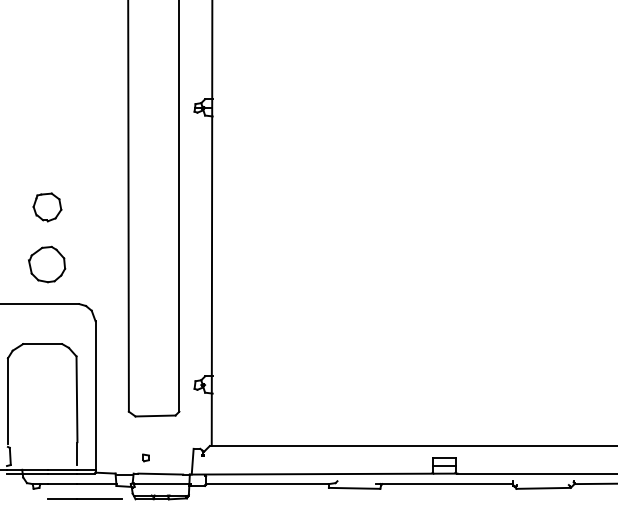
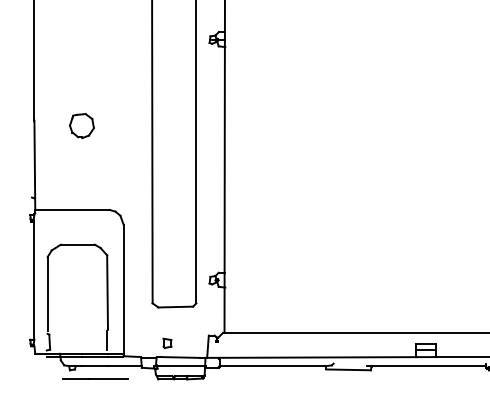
part: (47, 264) -> (81, 175), removed
part: (145, 457) -> (167, 343), size x1.6
line: (84, 498) -> (95, 378), moved

